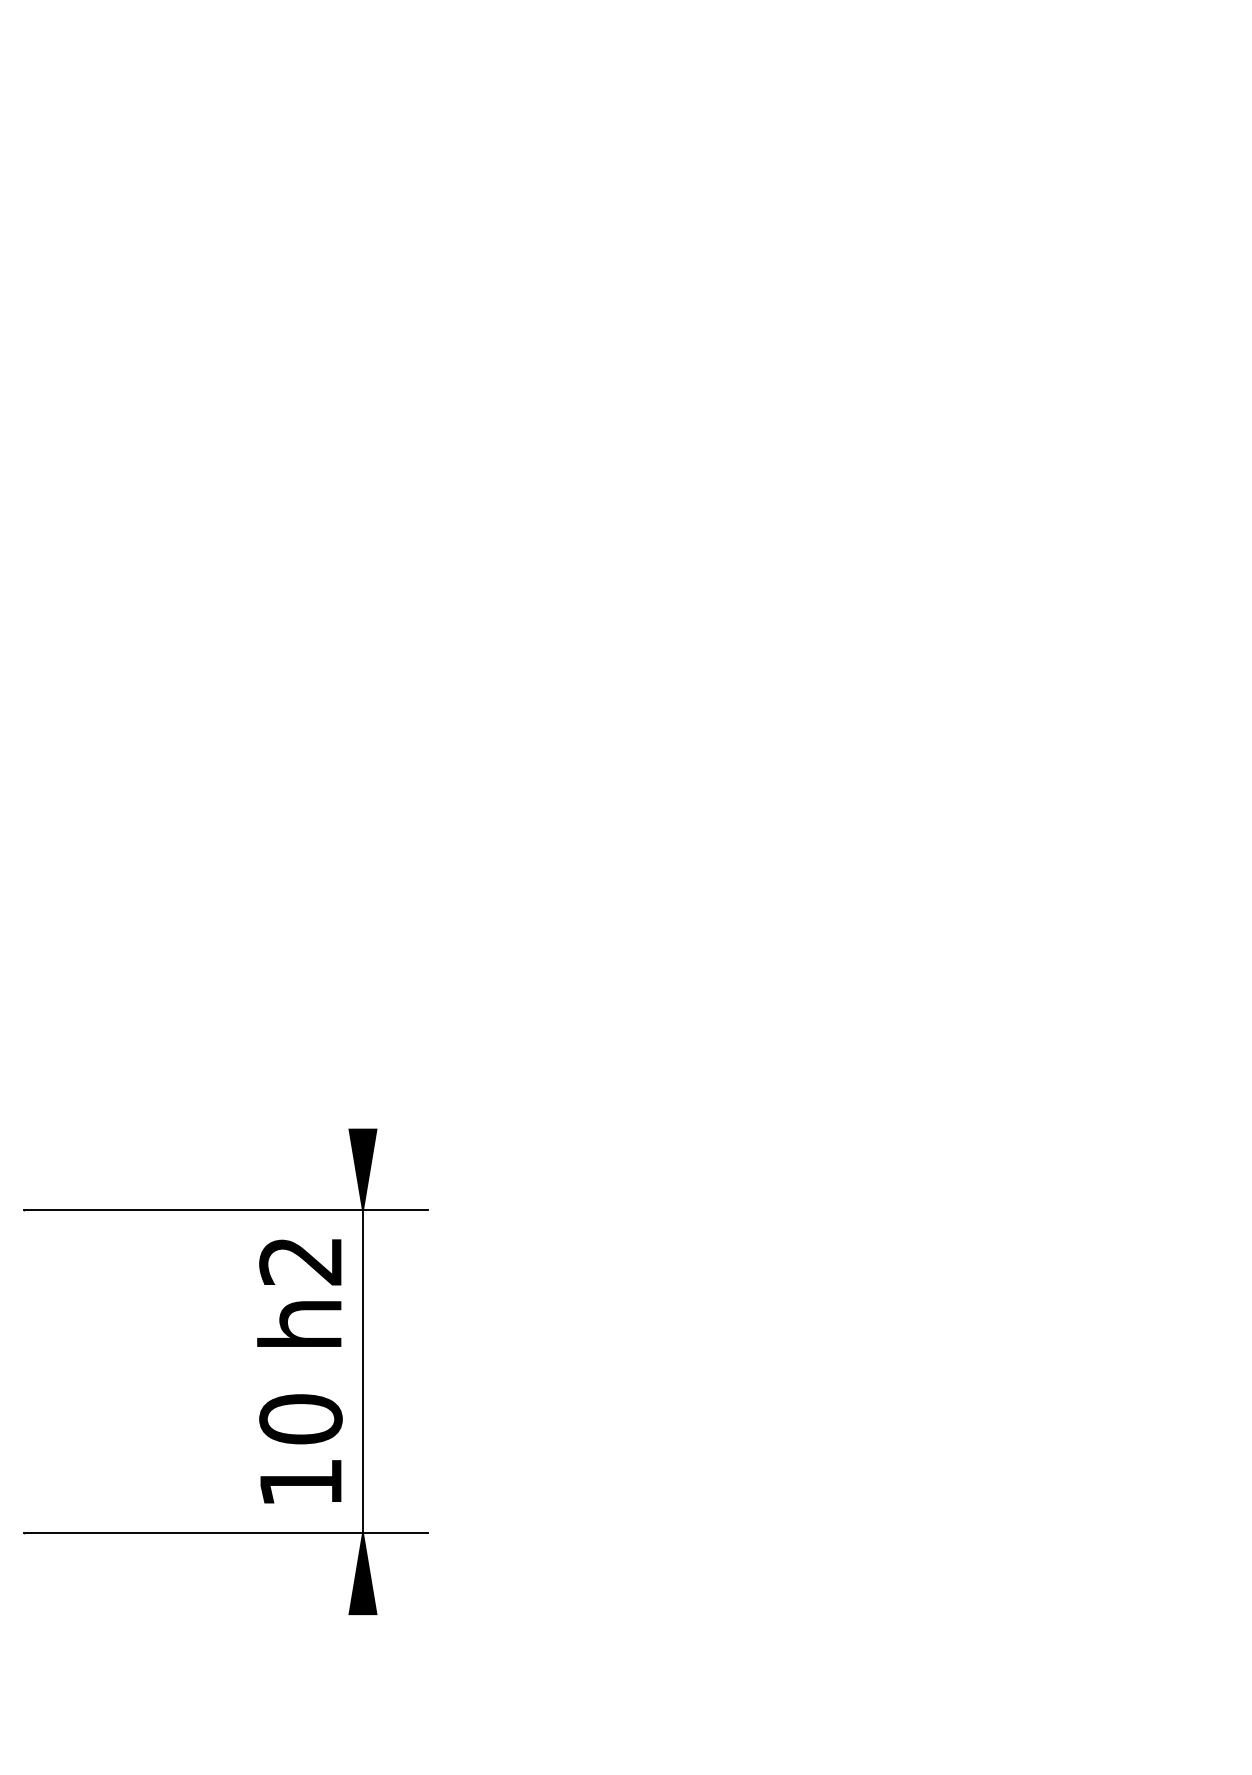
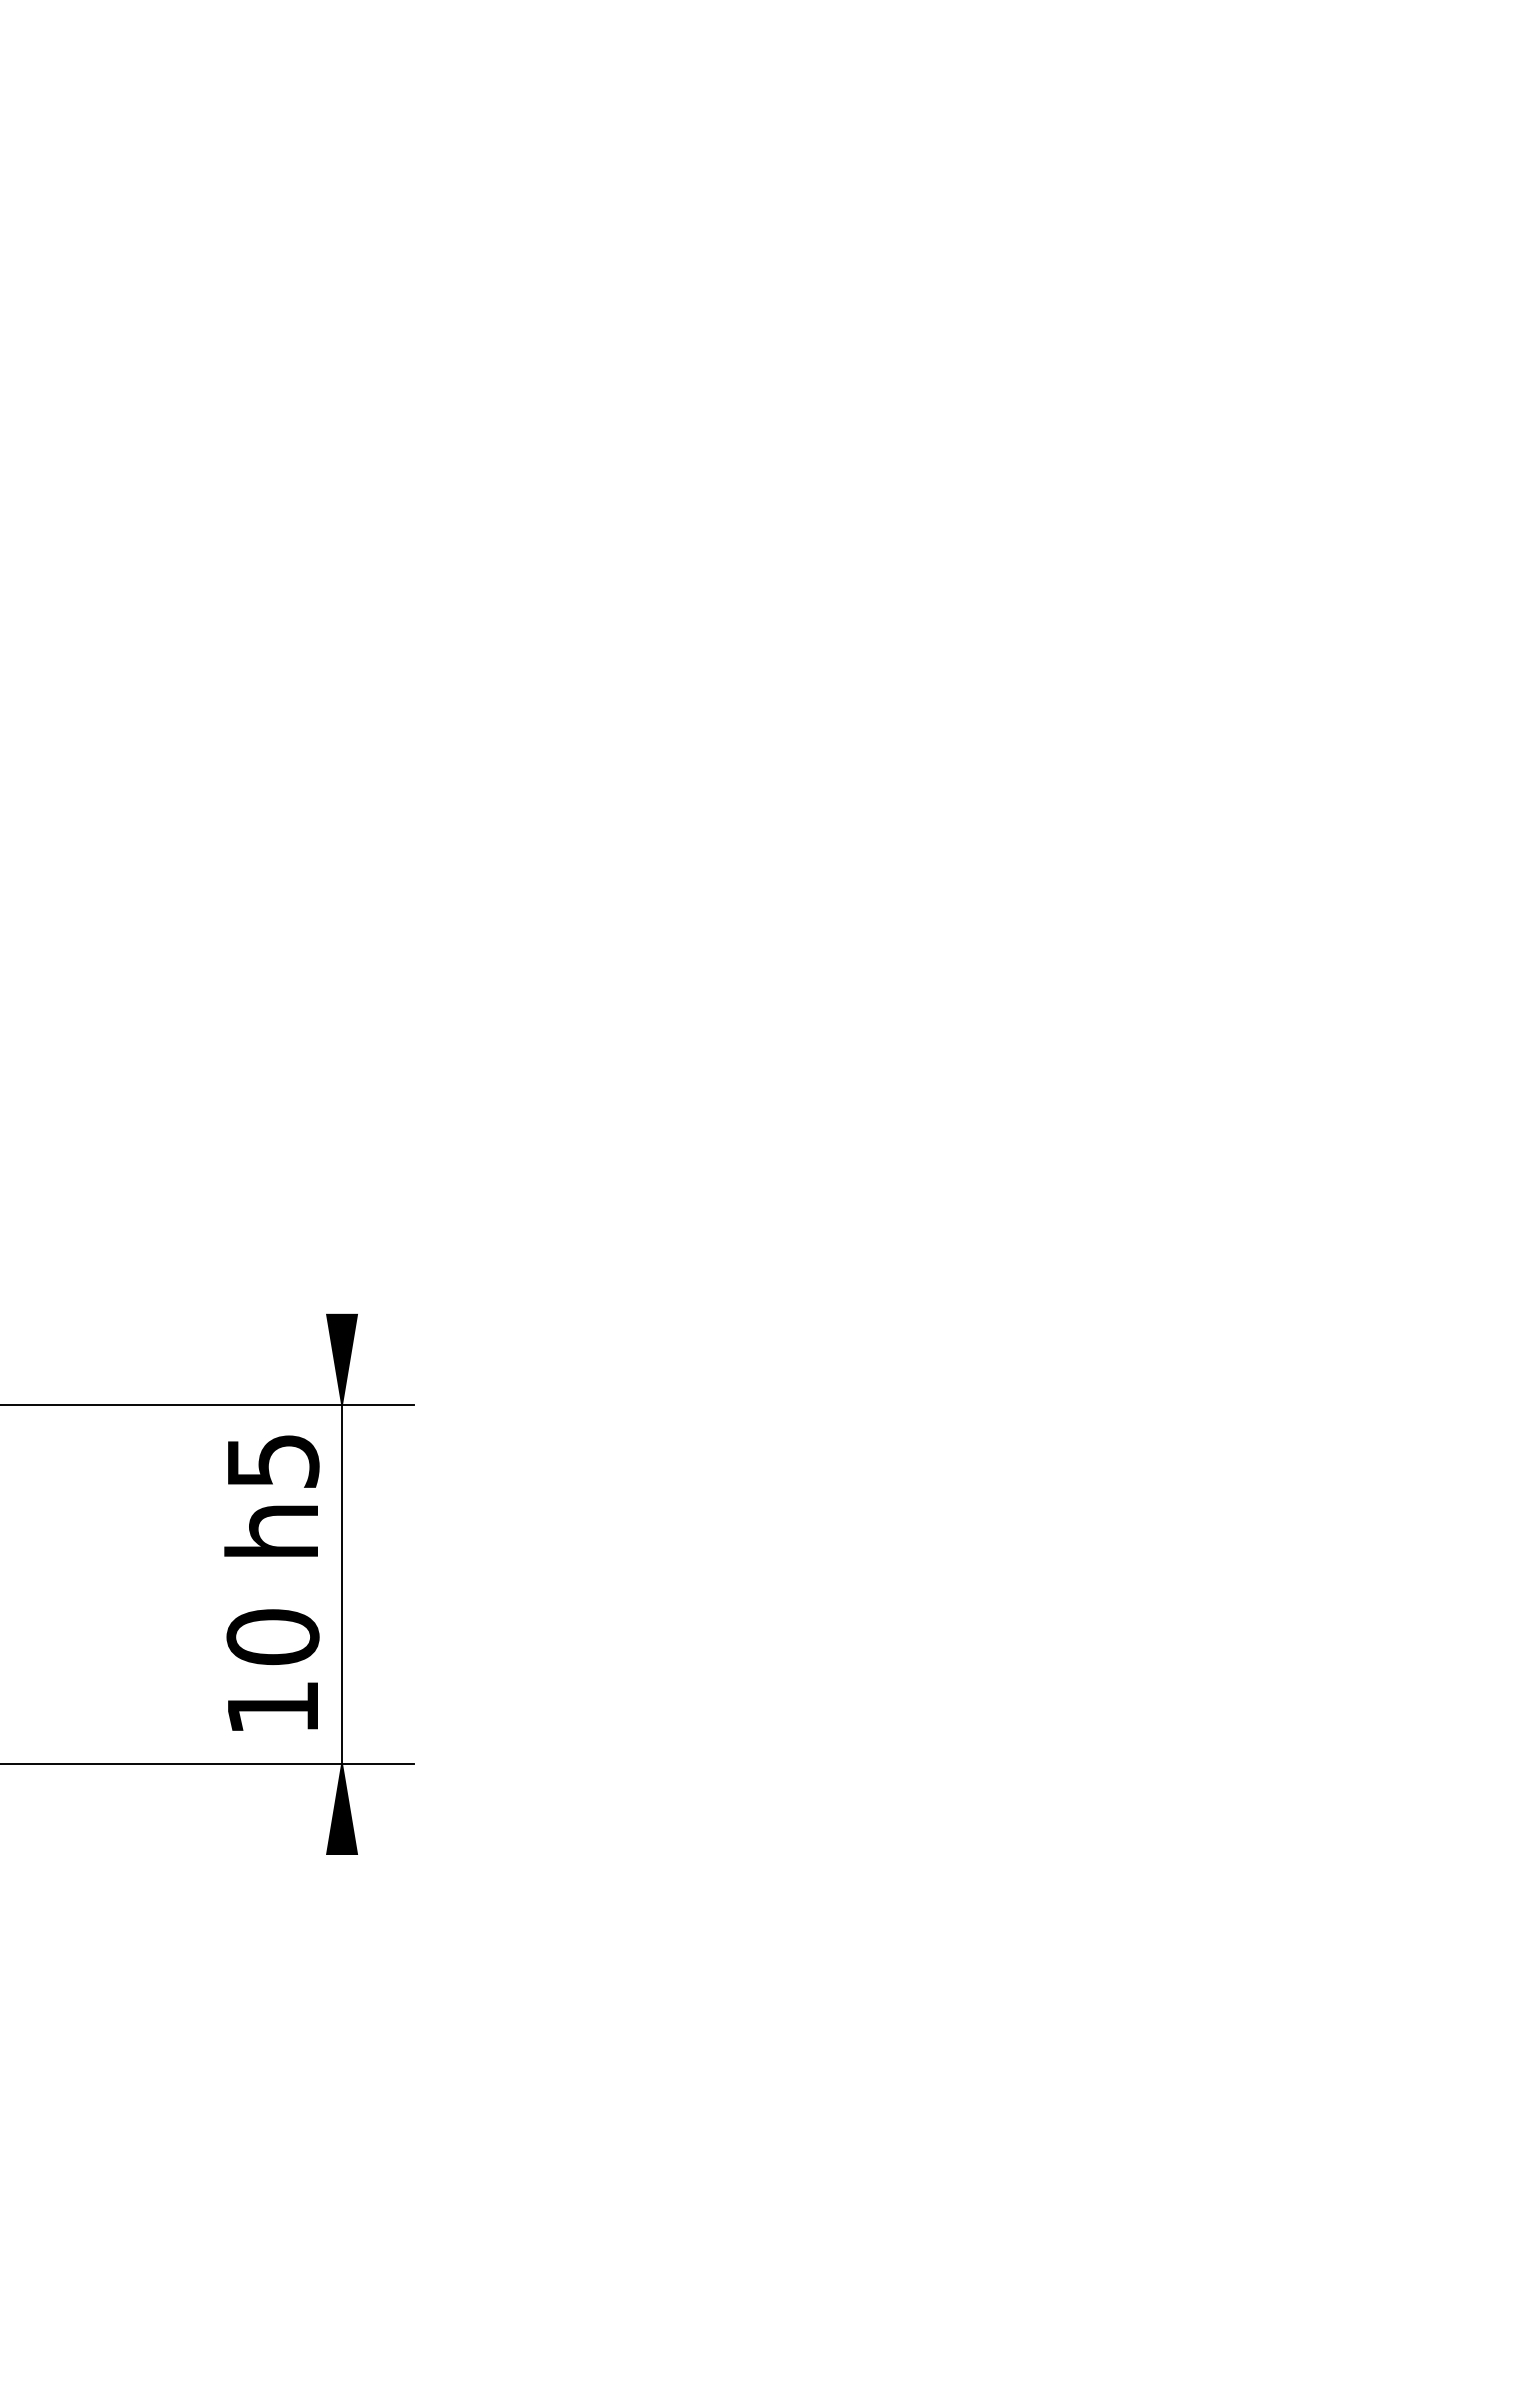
text: (300, 1261) -> (272, 1461), h2 -> h5

